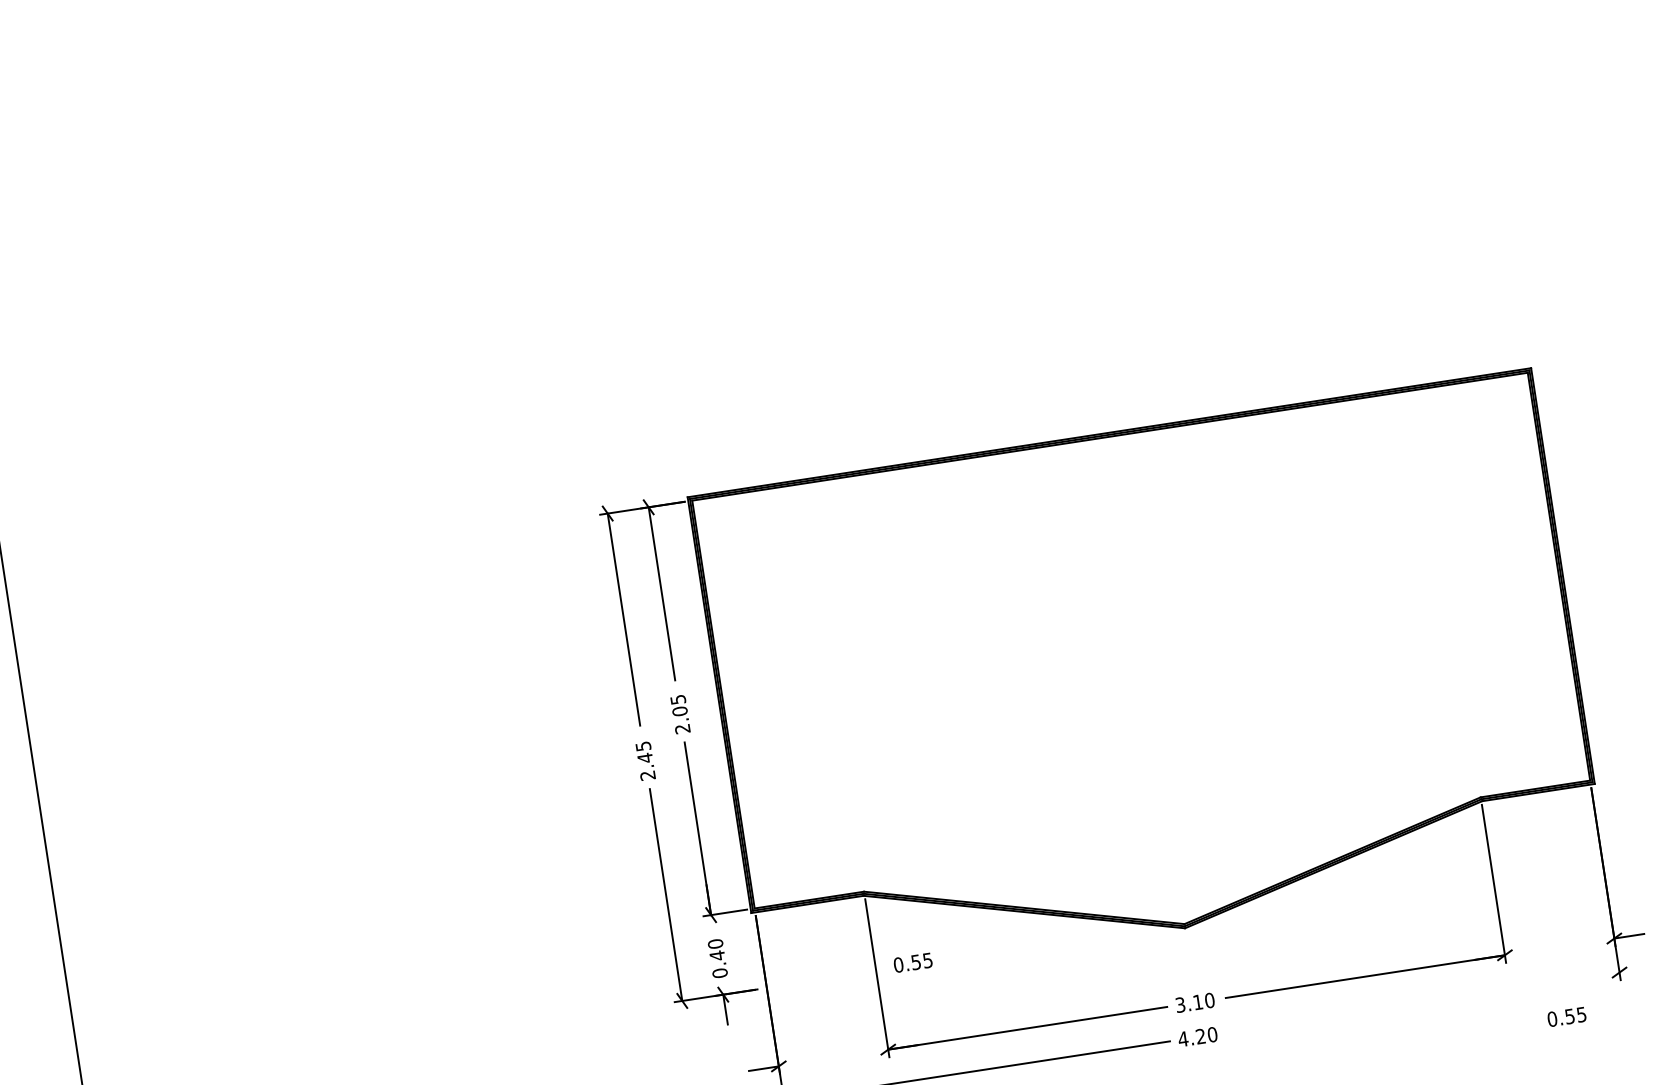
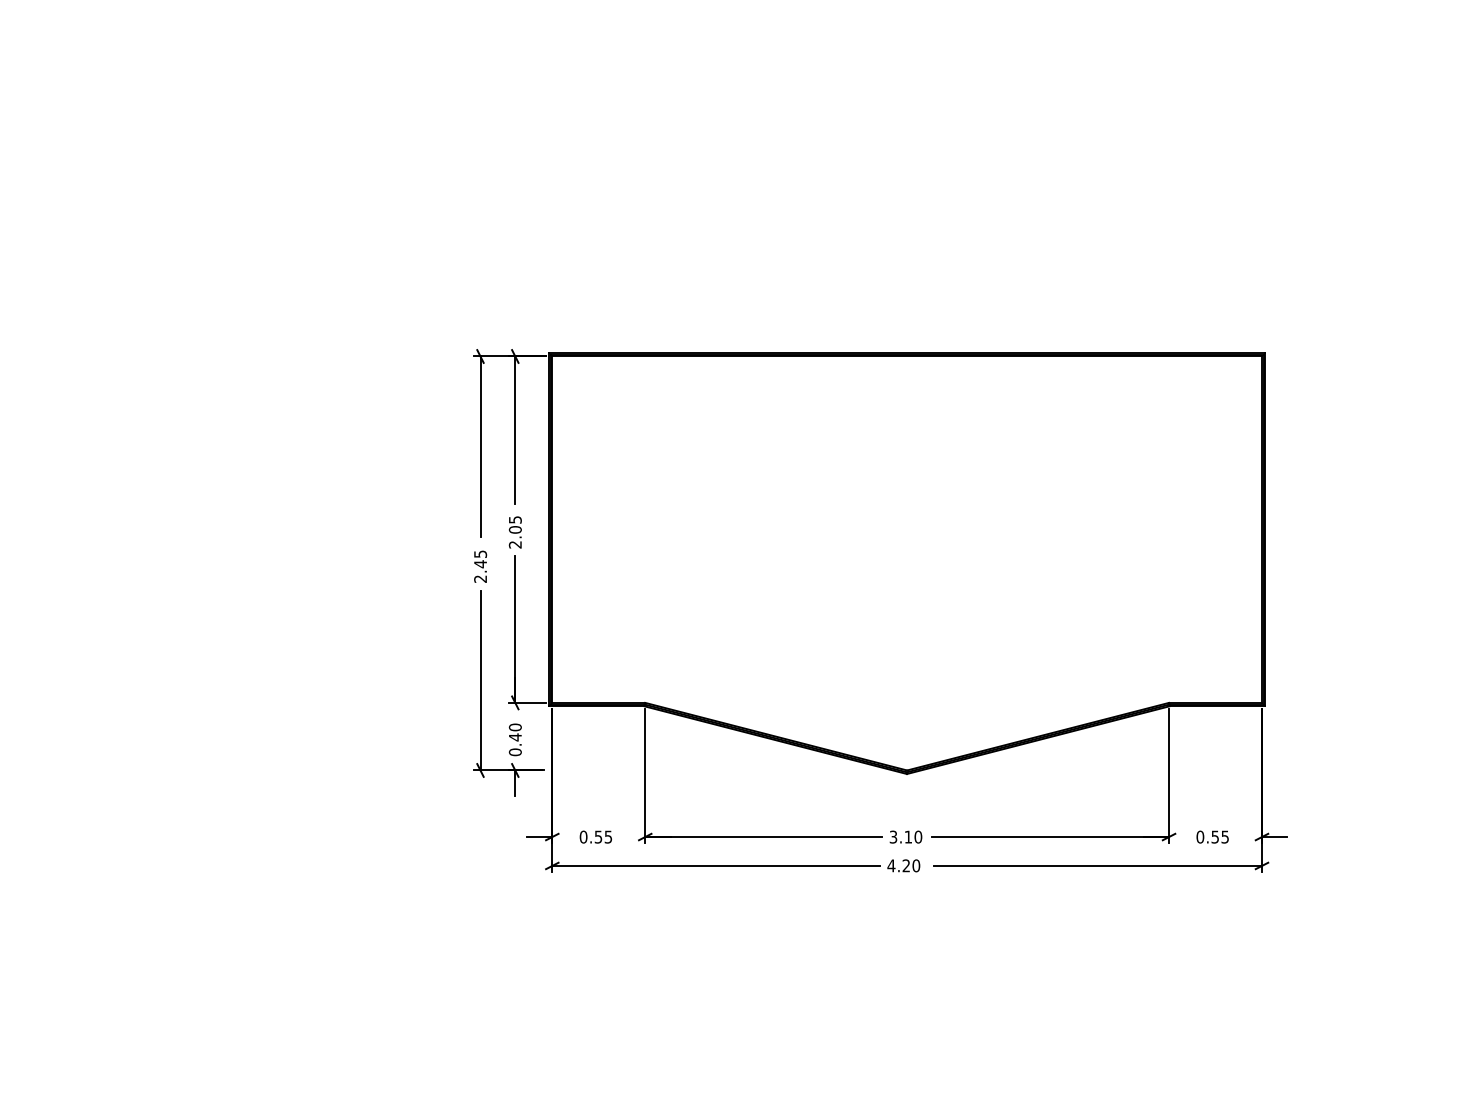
text: (912, 962) -> (595, 836), moved
line: (1425, 1001) -> (1097, 865), added
text: (1566, 1016) -> (1212, 836), moved

